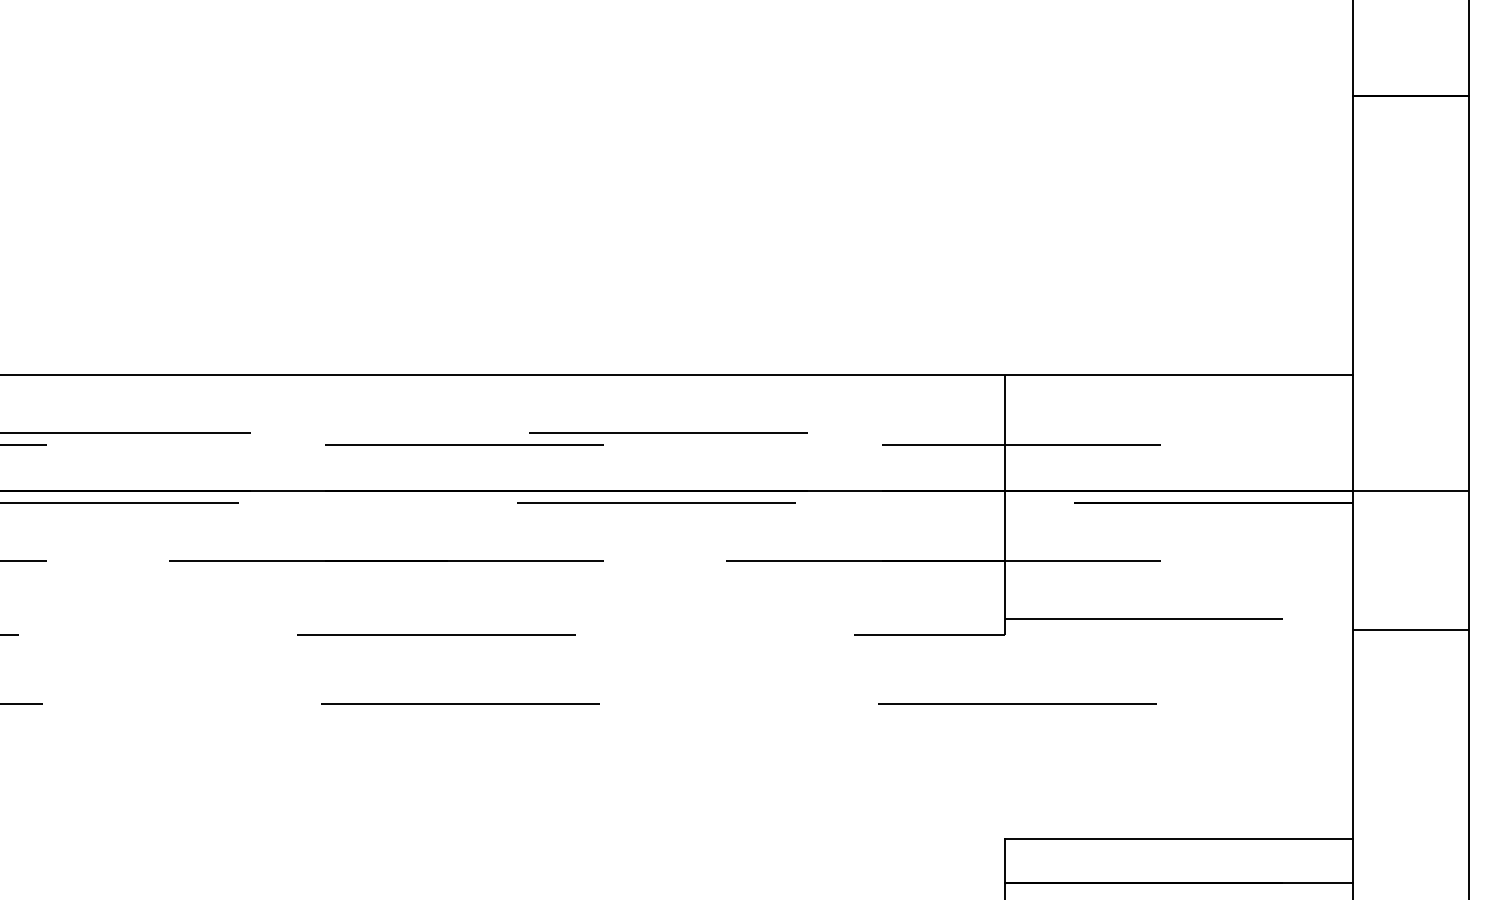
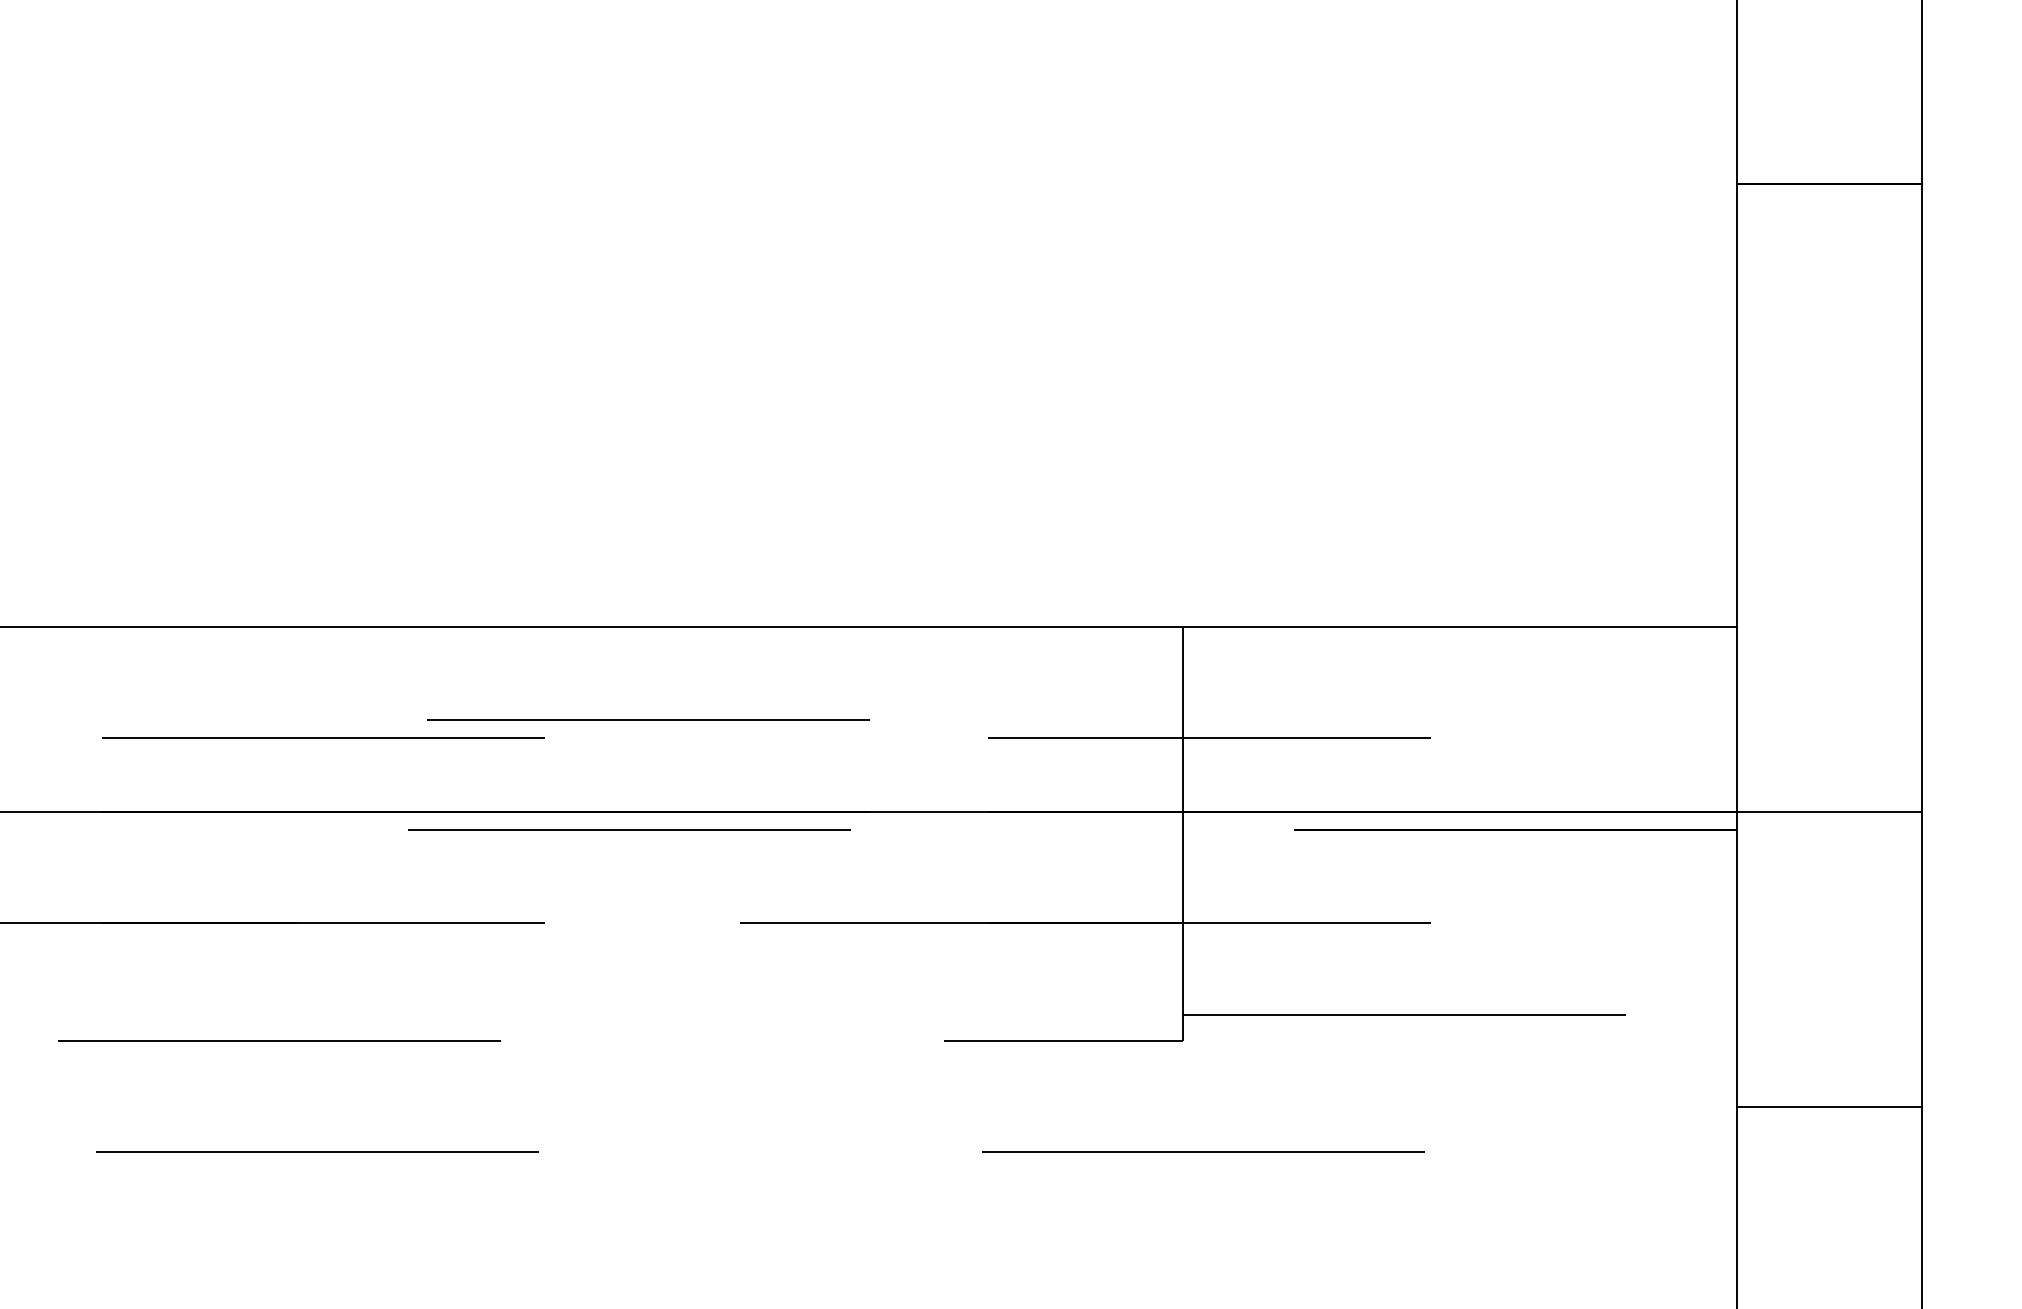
line: (1410, 630) -> (1828, 1107), moved

